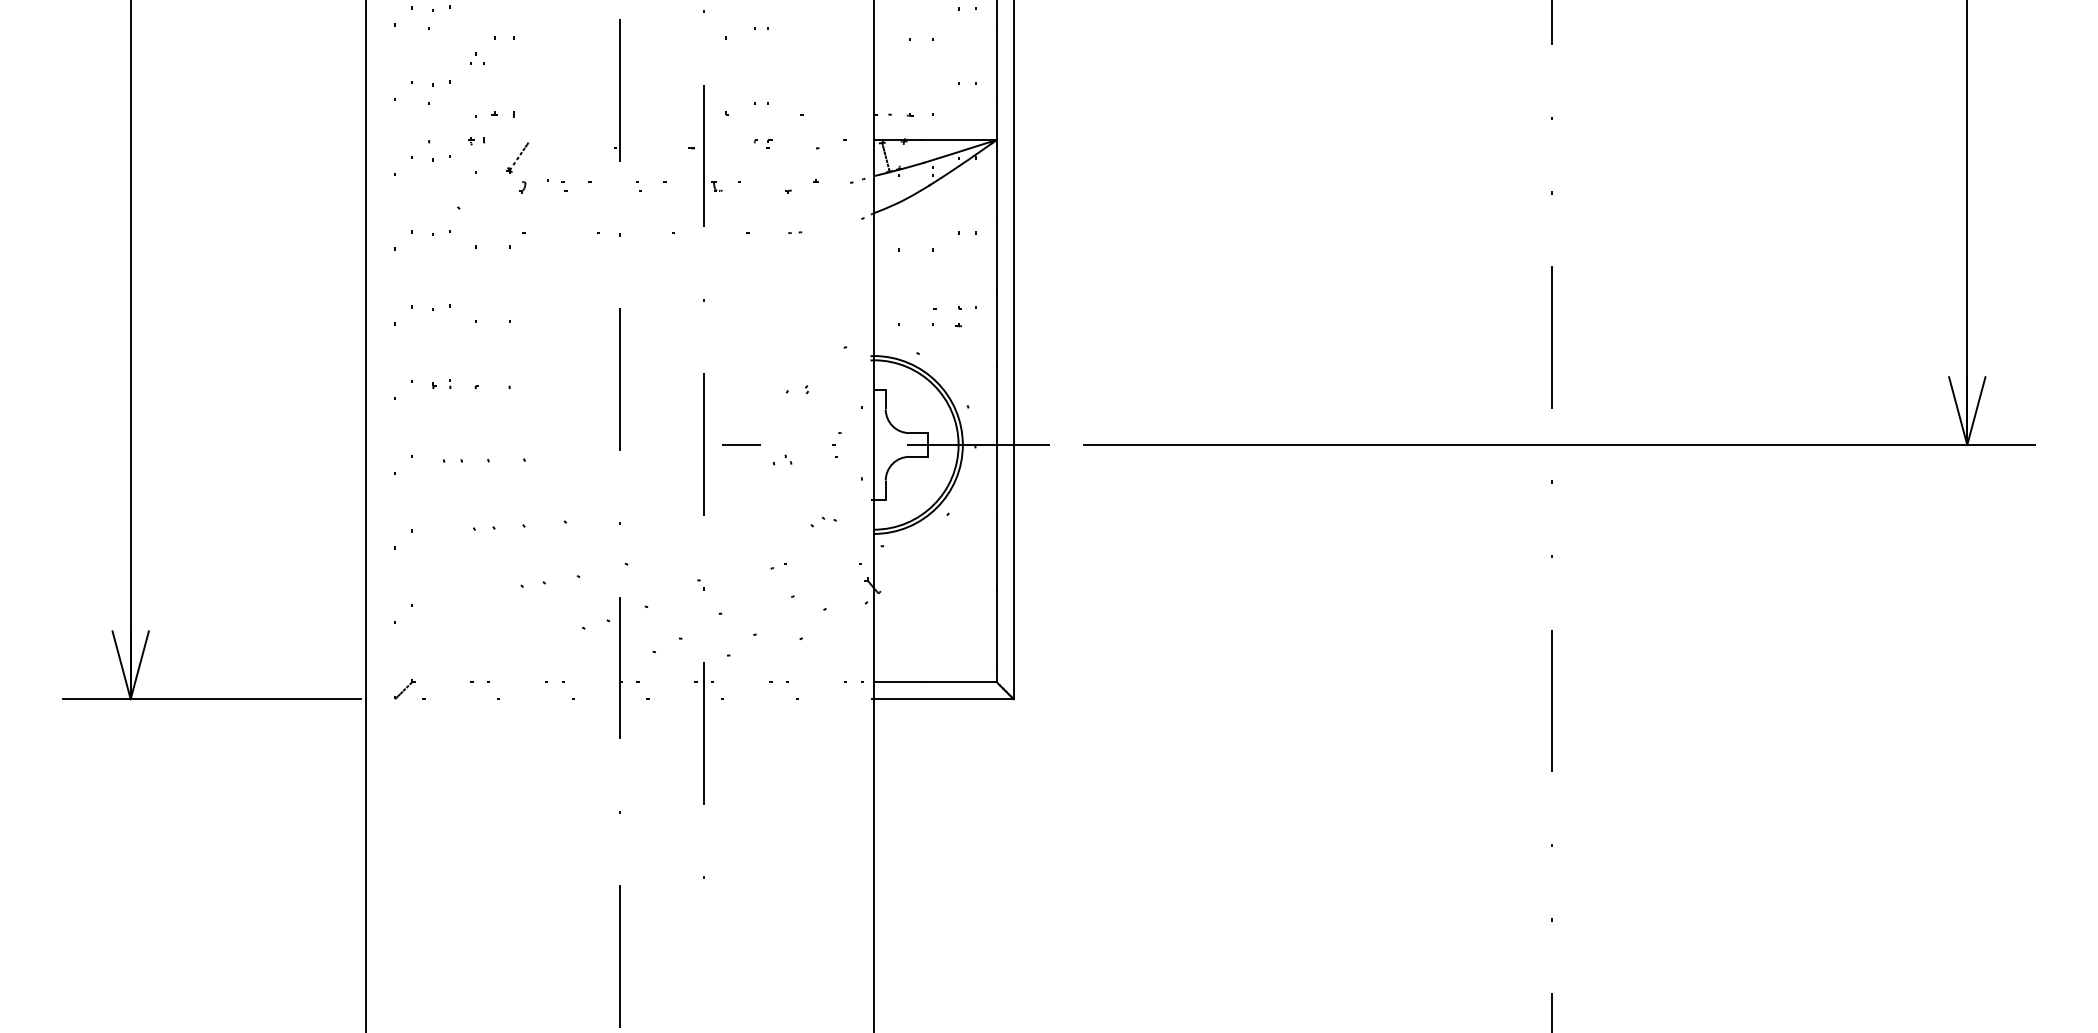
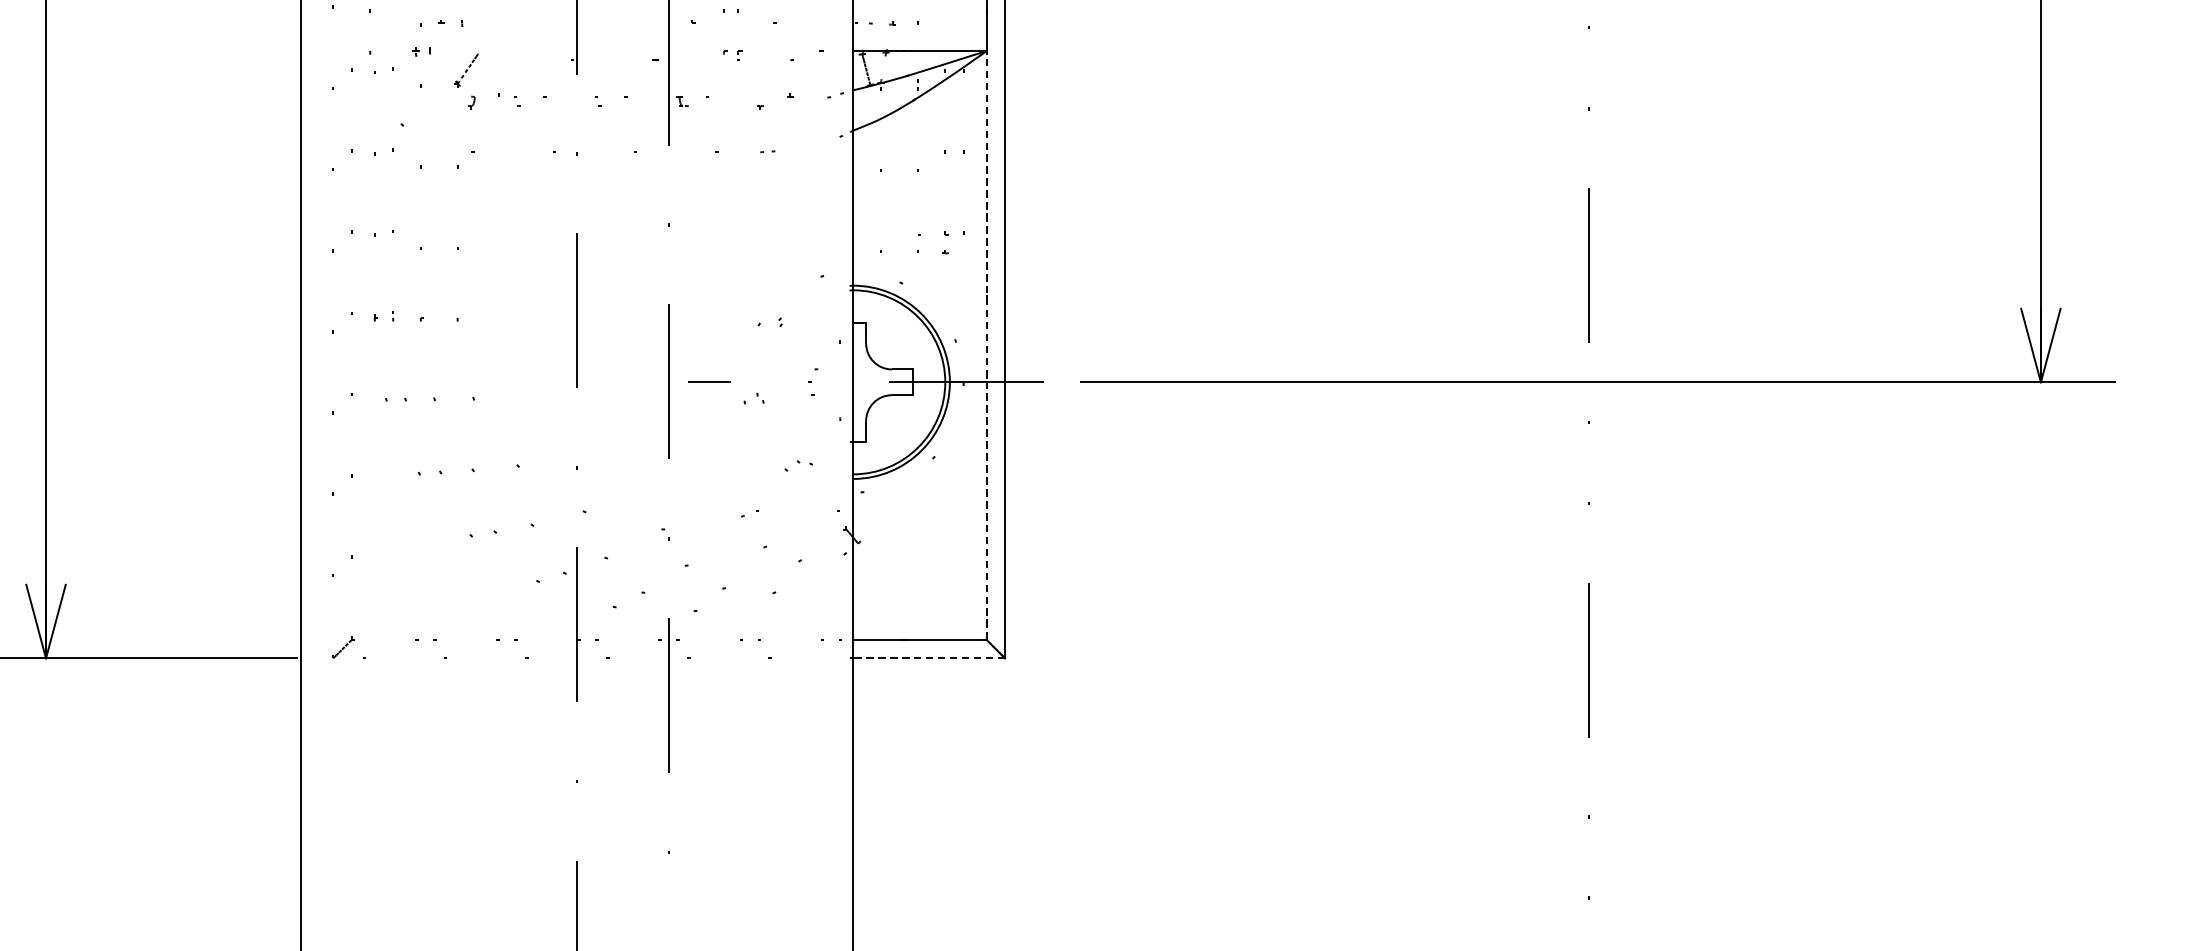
line: (996, 410) -> (986, 344), solid -> dashed
line: (943, 699) -> (928, 658), solid -> dashed

